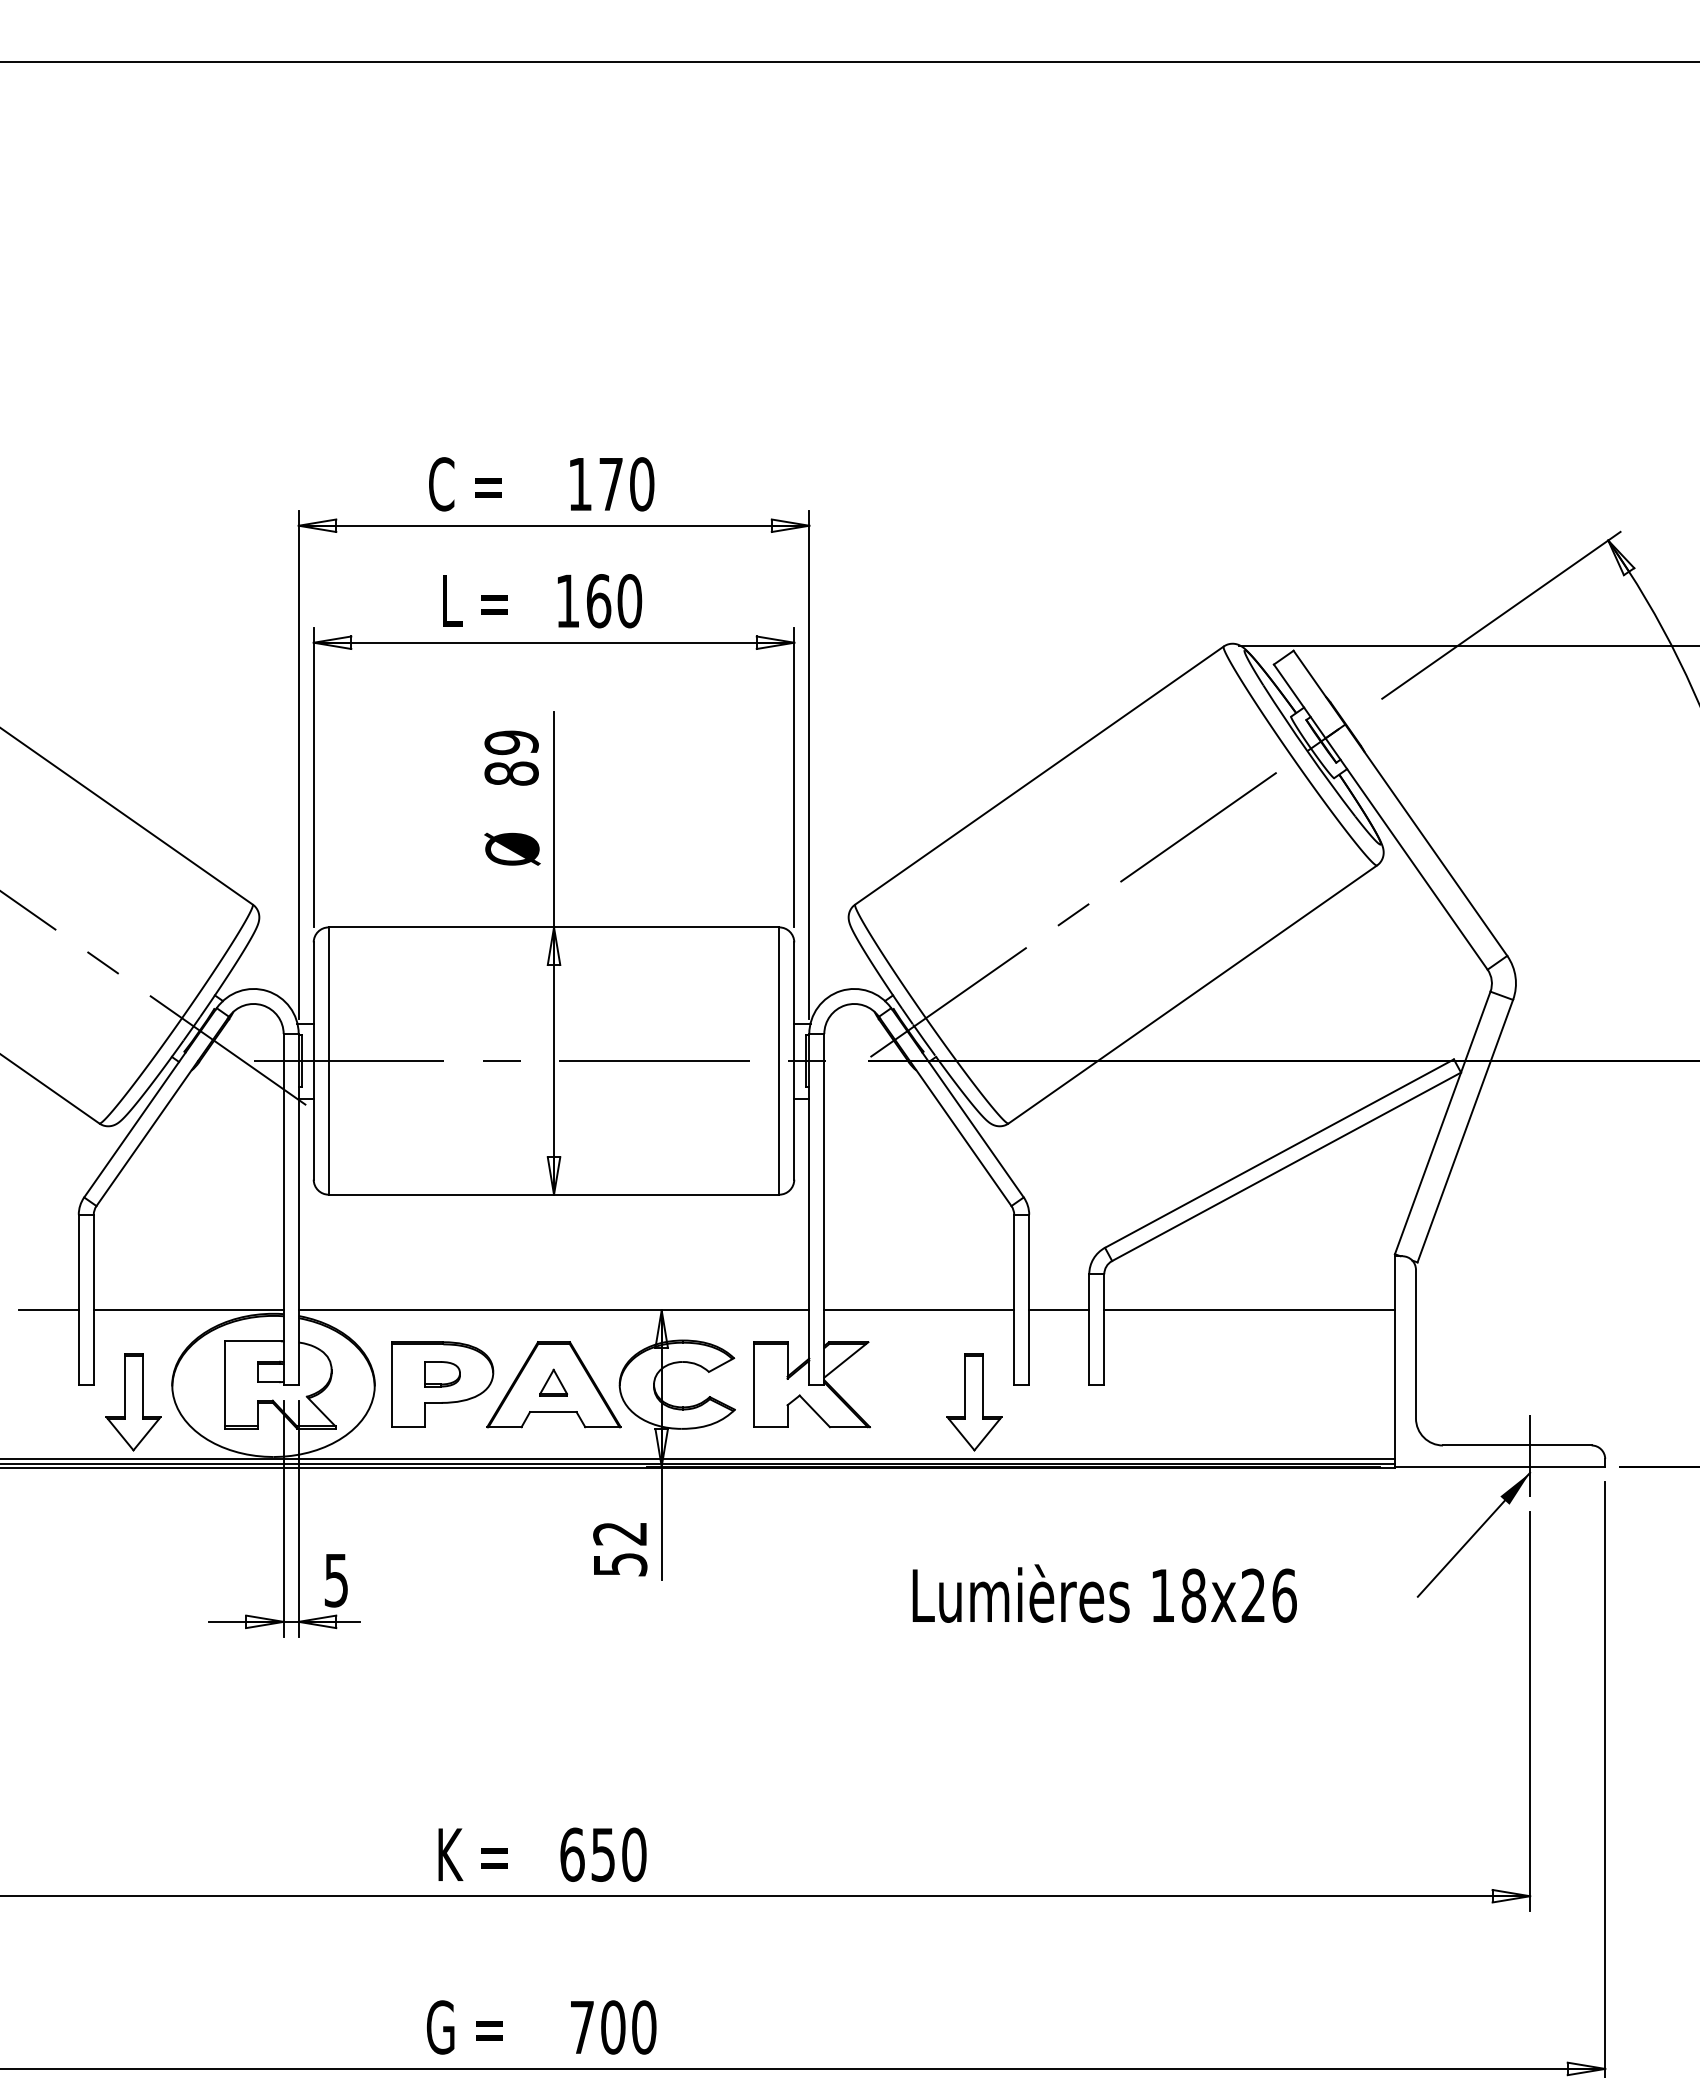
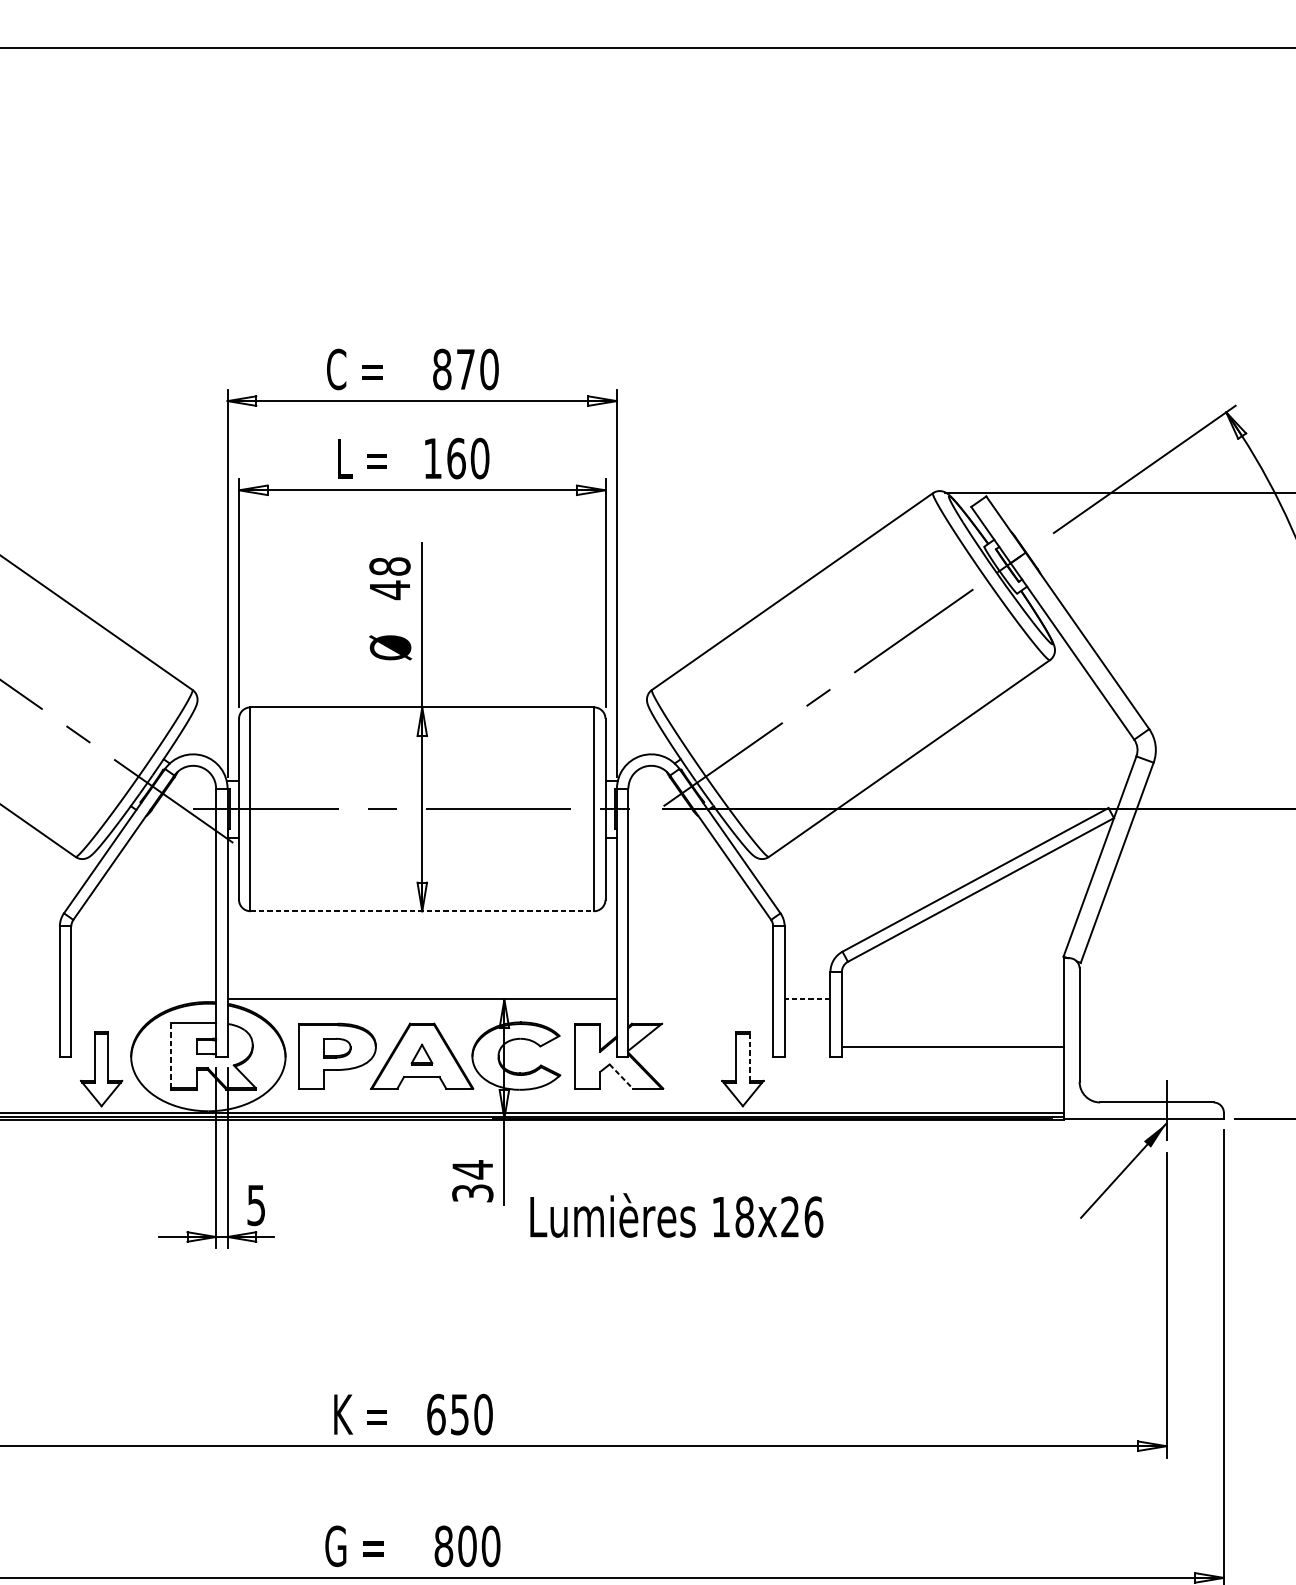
text: (580, 484) -> (442, 369), 170 -> 870
text: (511, 758) -> (389, 578), 89 -> 48
line: (554, 1194) -> (422, 911), solid -> dashed
line: (48, 1310) -> (36, 999), removed
line: (188, 1310) -> (143, 999), removed
line: (919, 1310) -> (701, 999), removed
line: (1058, 1310) -> (807, 999), solid -> dashed
line: (1249, 1310) -> (952, 1047), moved
line: (224, 1383) -> (170, 1055), solid -> dashed
line: (983, 1385) -> (749, 1056), solid -> dashed
line: (814, 1411) -> (620, 1076), solid -> dashed
text: (619, 1548) -> (472, 1181), 52 -> 34
text: (1104, 1593) -> (676, 1215), moved
text: (582, 2027) -> (444, 1546), 700 -> 800

